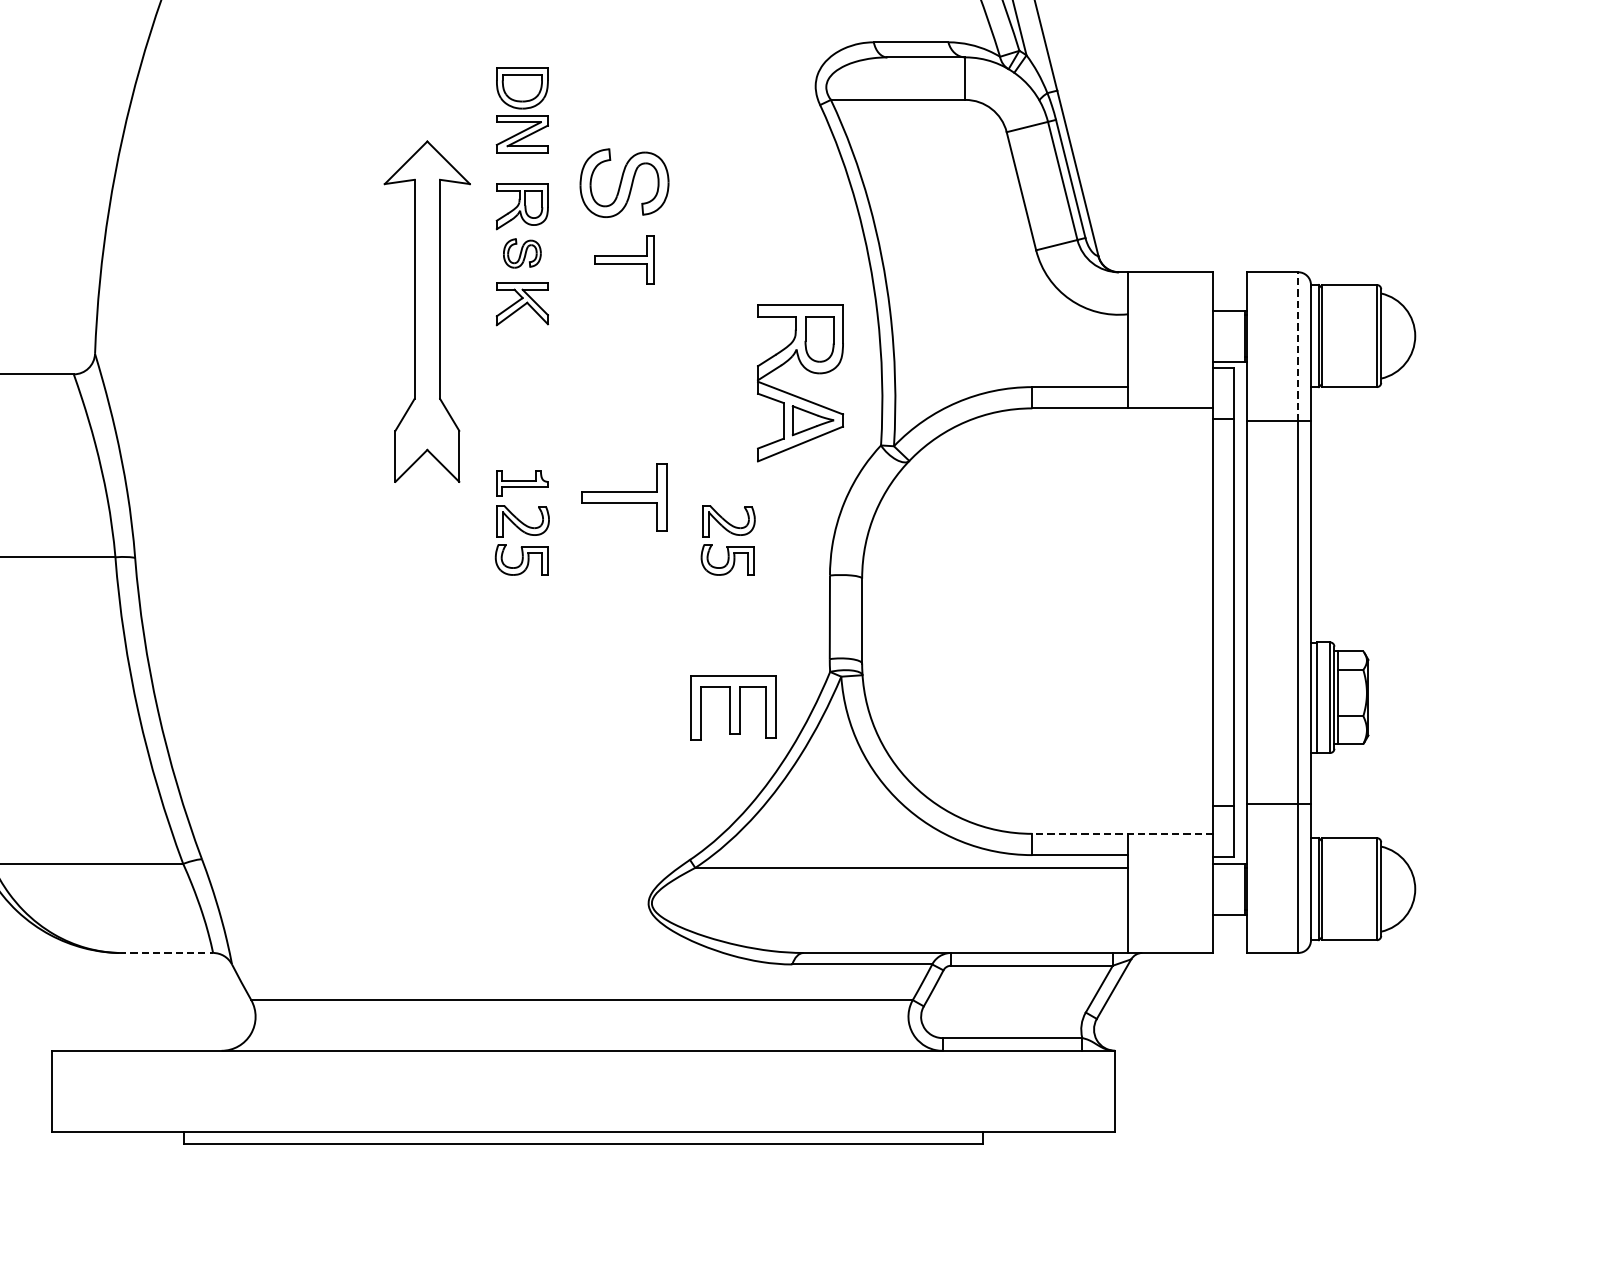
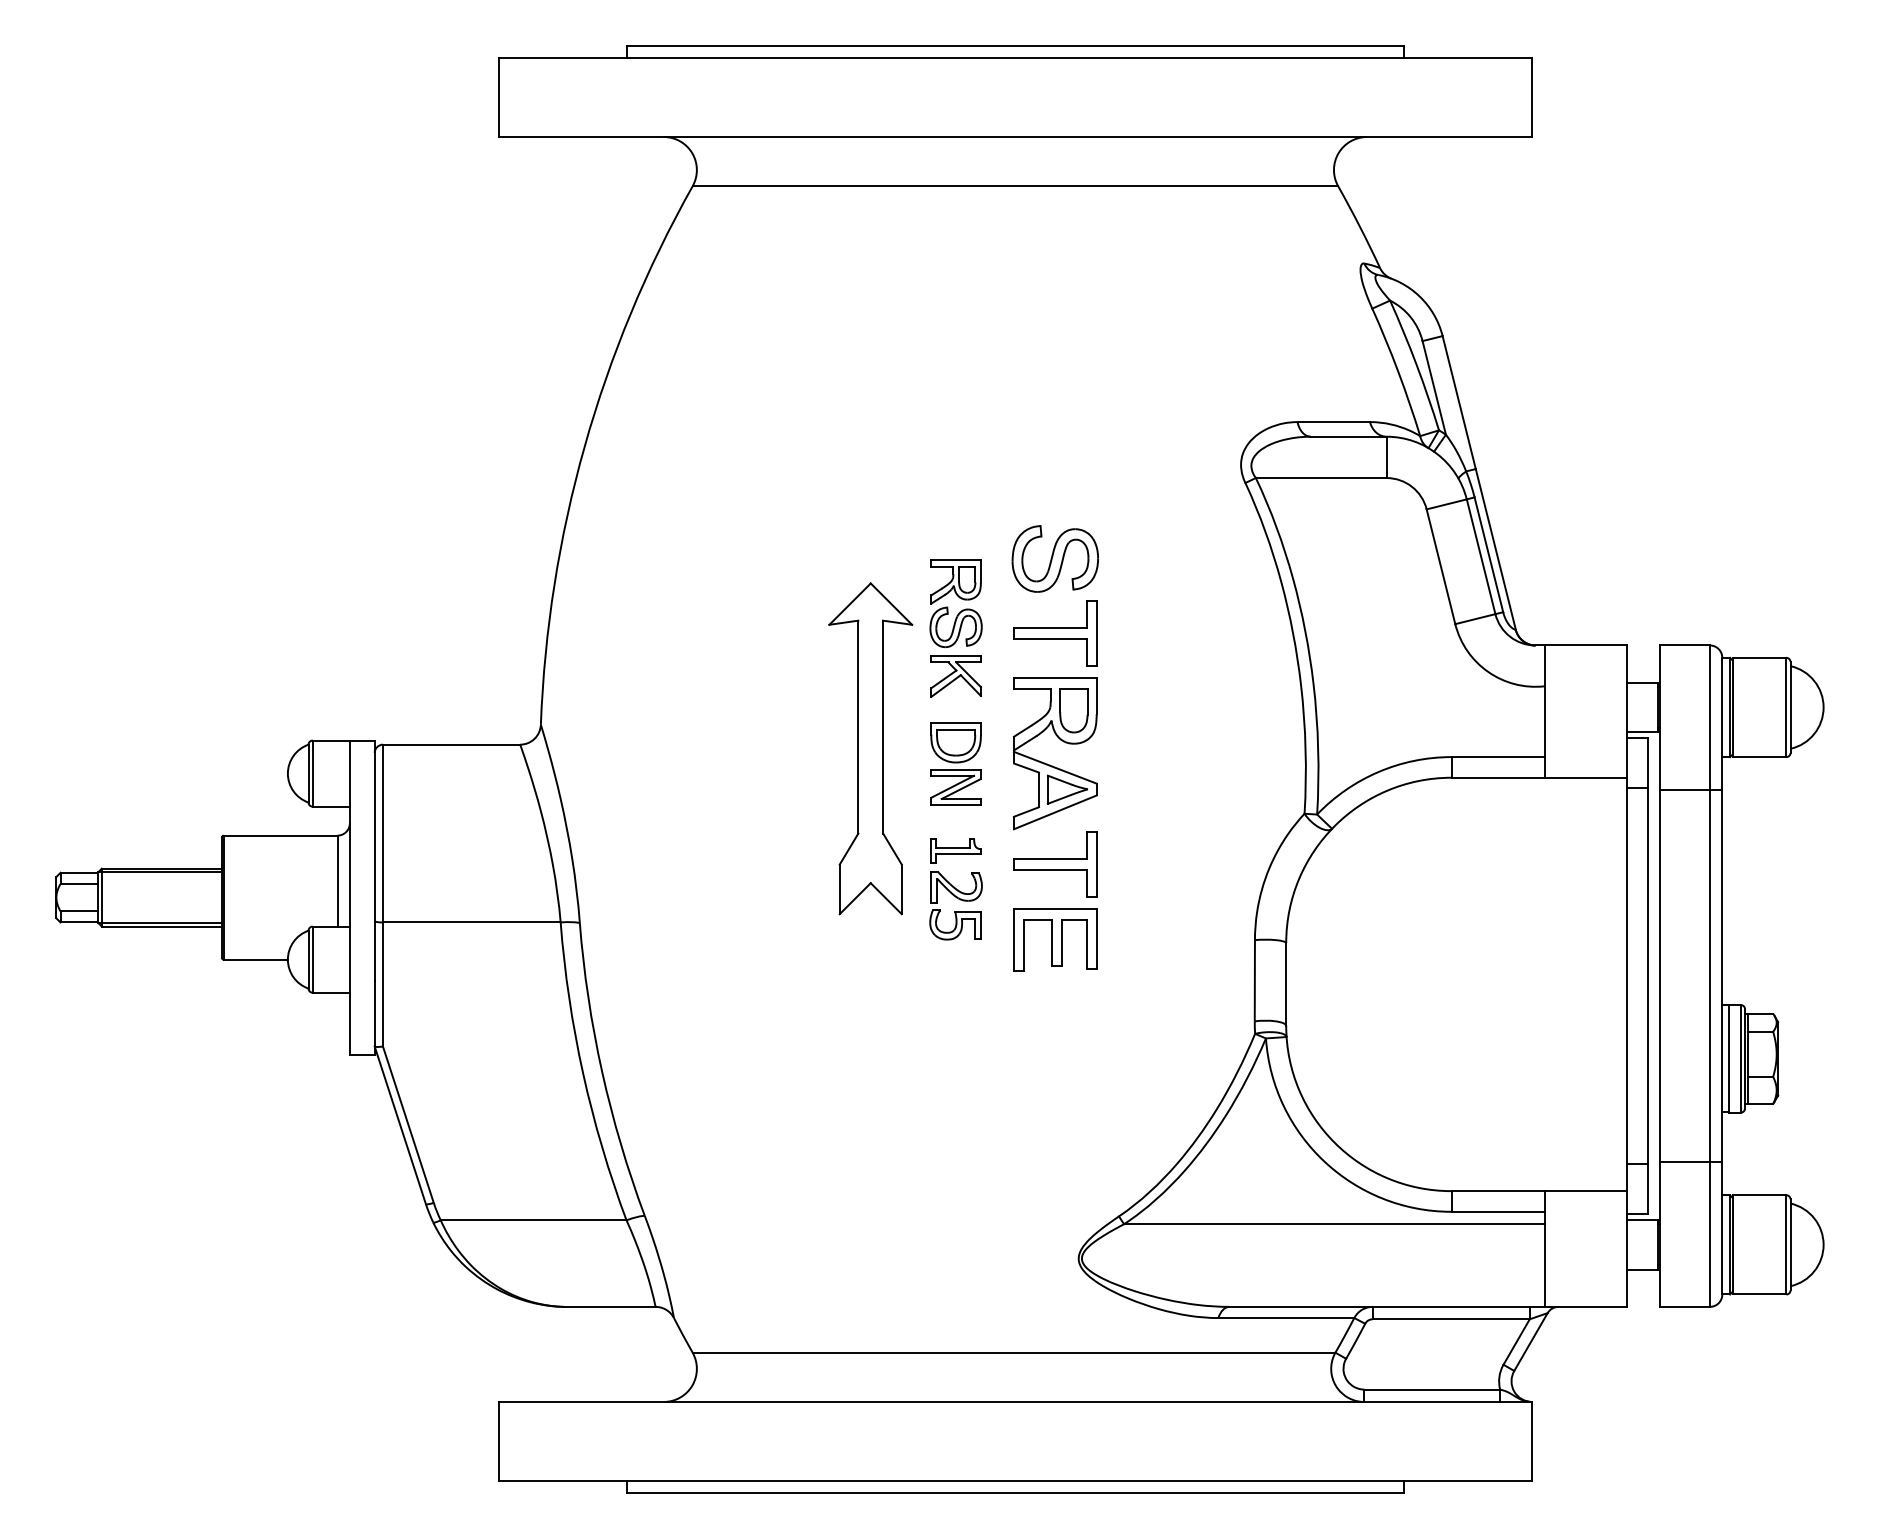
part: (521, 109) -> (955, 763), moved
part: (521, 252) -> (955, 626), size x1.43
part: (624, 259) -> (1055, 633), size x1.43
part: (427, 311) -> (870, 748), moved
line: (1297, 346) -> (1709, 717), dashed -> solid
part: (795, 394) -> (1050, 764), moved
part: (727, 539) -> (1155, 905), removed
part: (733, 707) -> (1055, 939), moved
line: (1122, 834) -> (1539, 1191), dashed -> solid
line: (165, 952) -> (609, 1306), dashed -> solid

